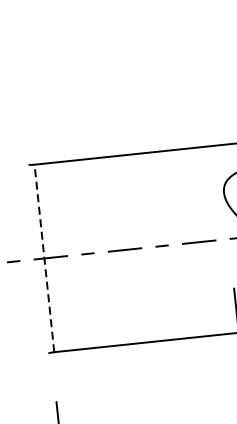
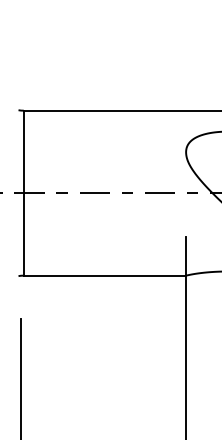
line: (44, 257) -> (23, 192), dashed -> solid

